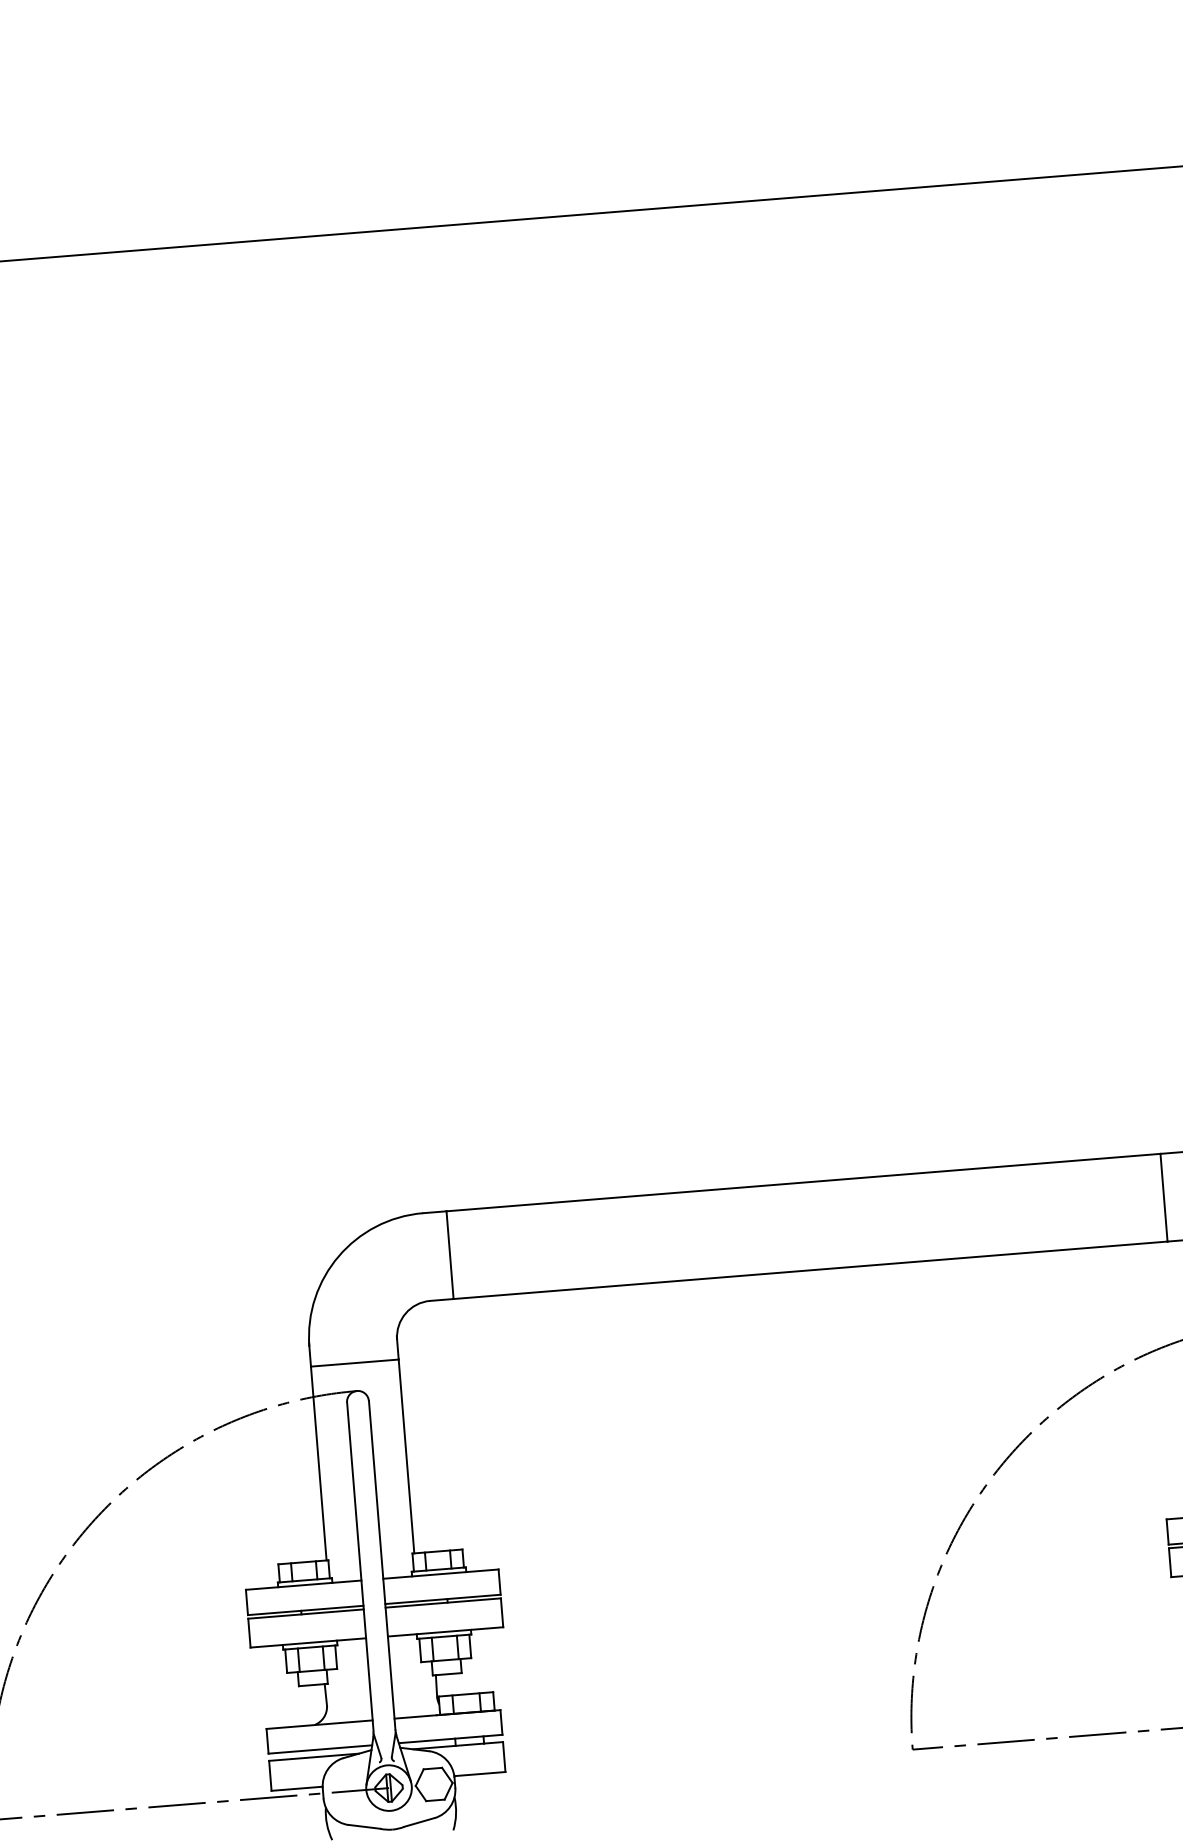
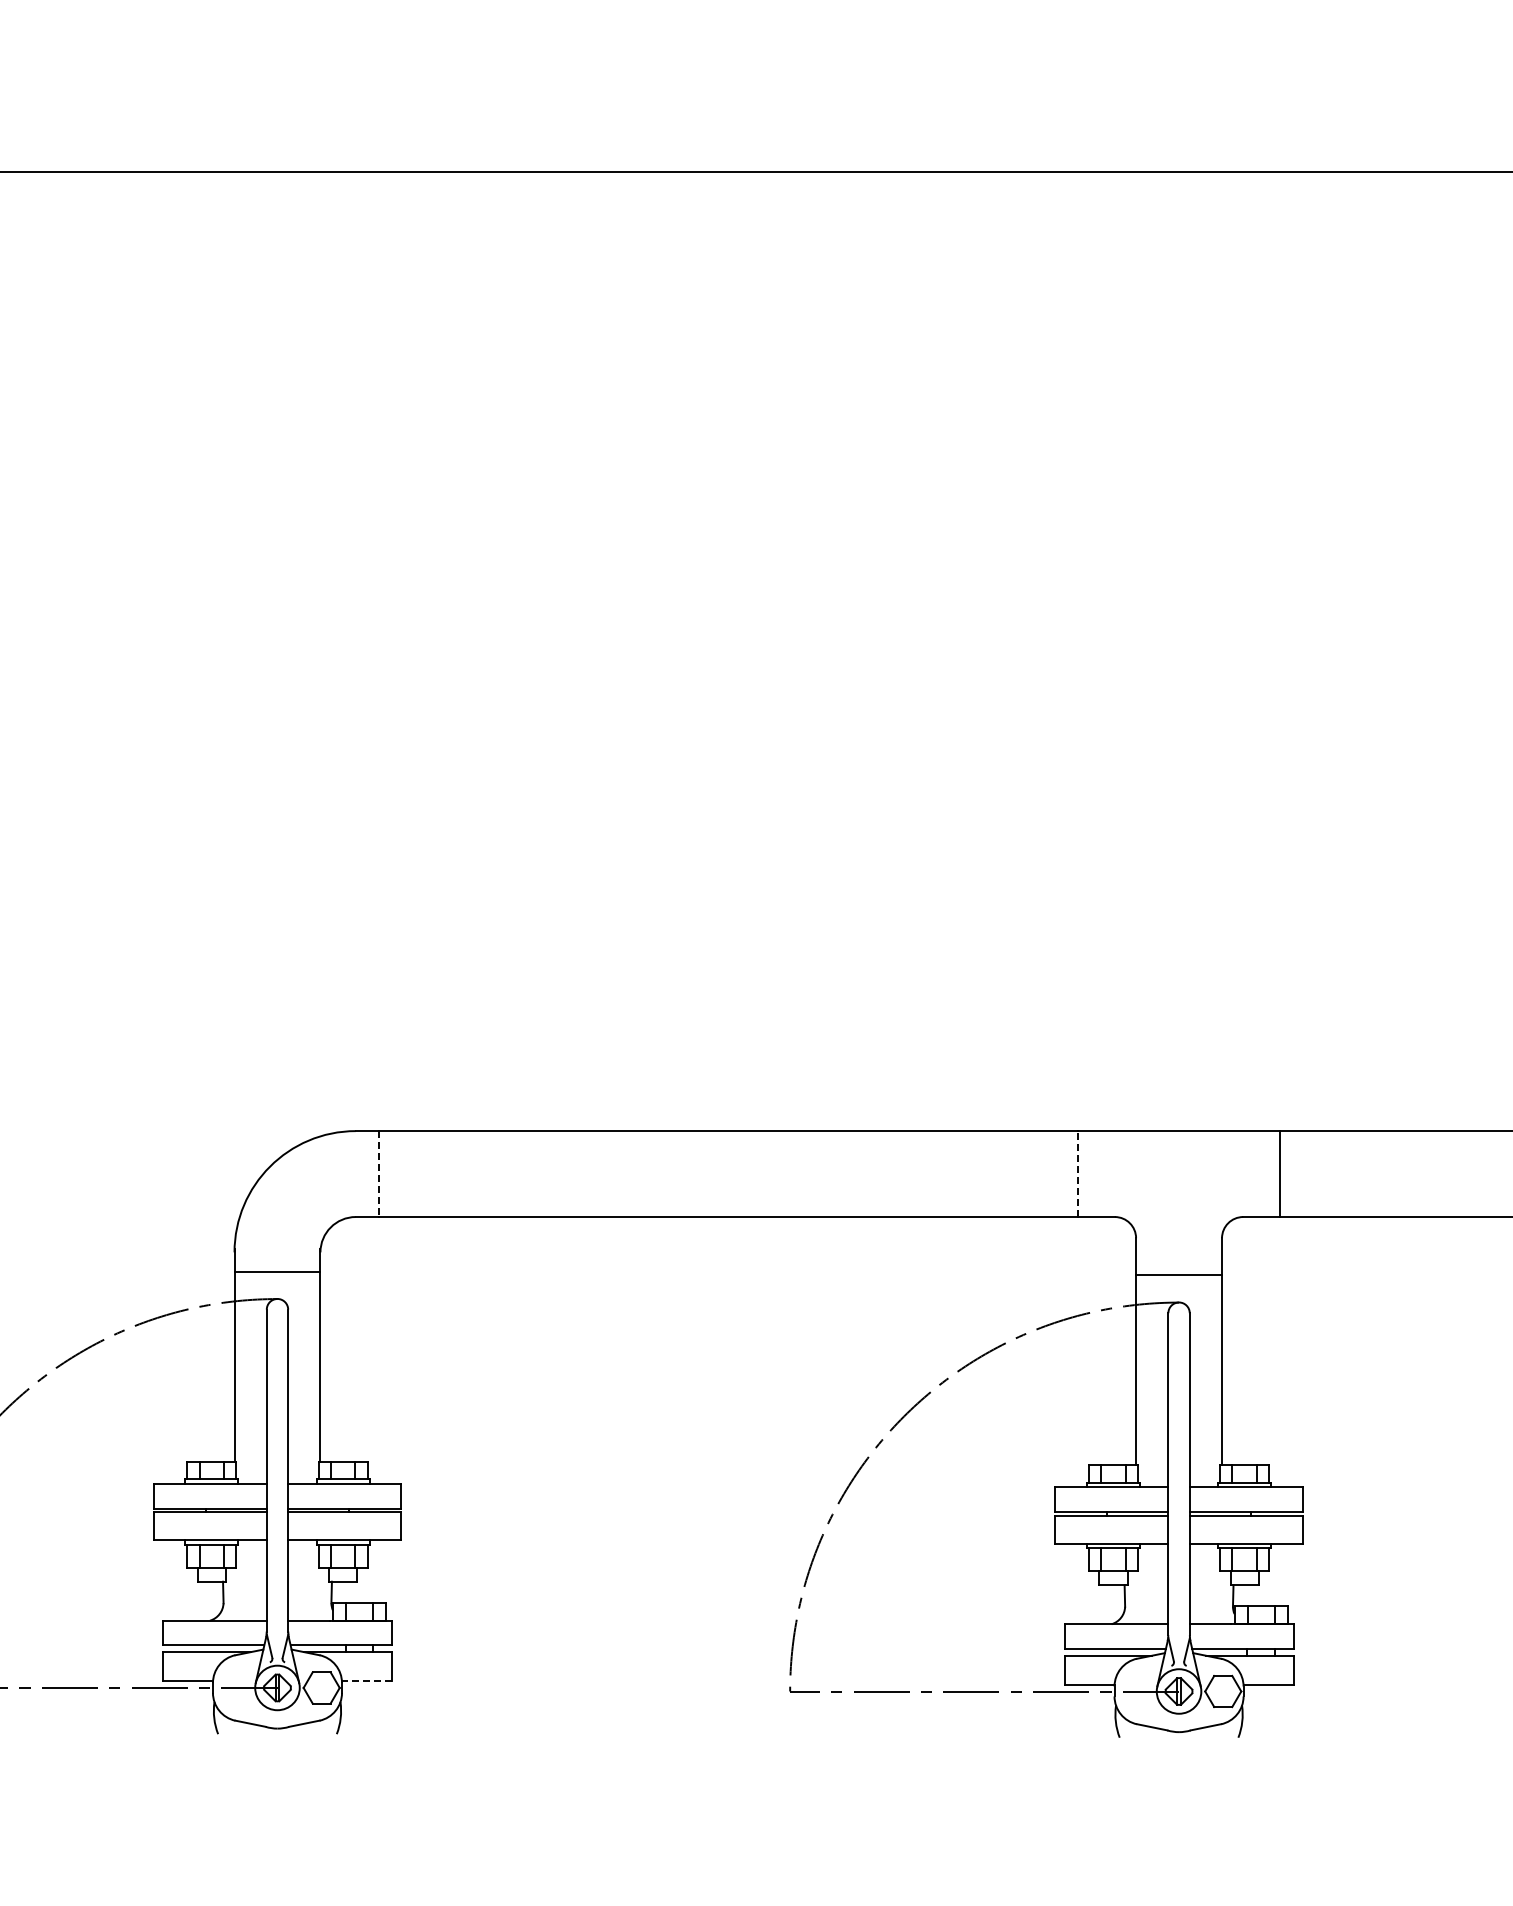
line: (1163, 1198) -> (1077, 1174), solid -> dashed
line: (449, 1255) -> (378, 1174), solid -> dashed
line: (479, 1774) -> (366, 1681), solid -> dashed

